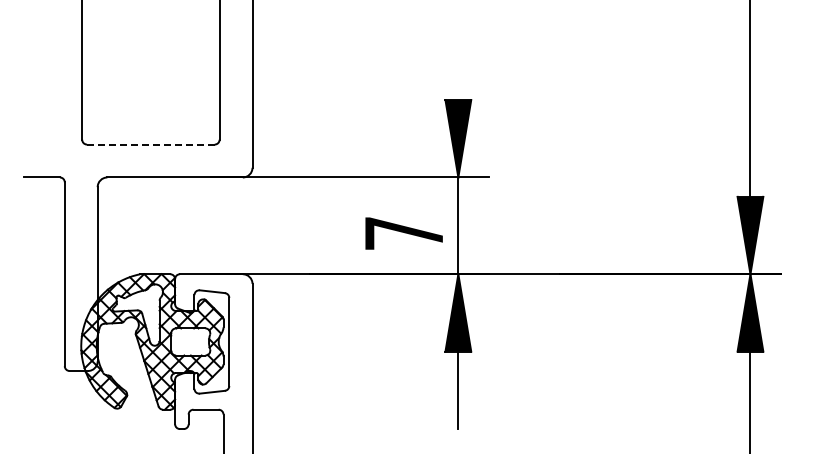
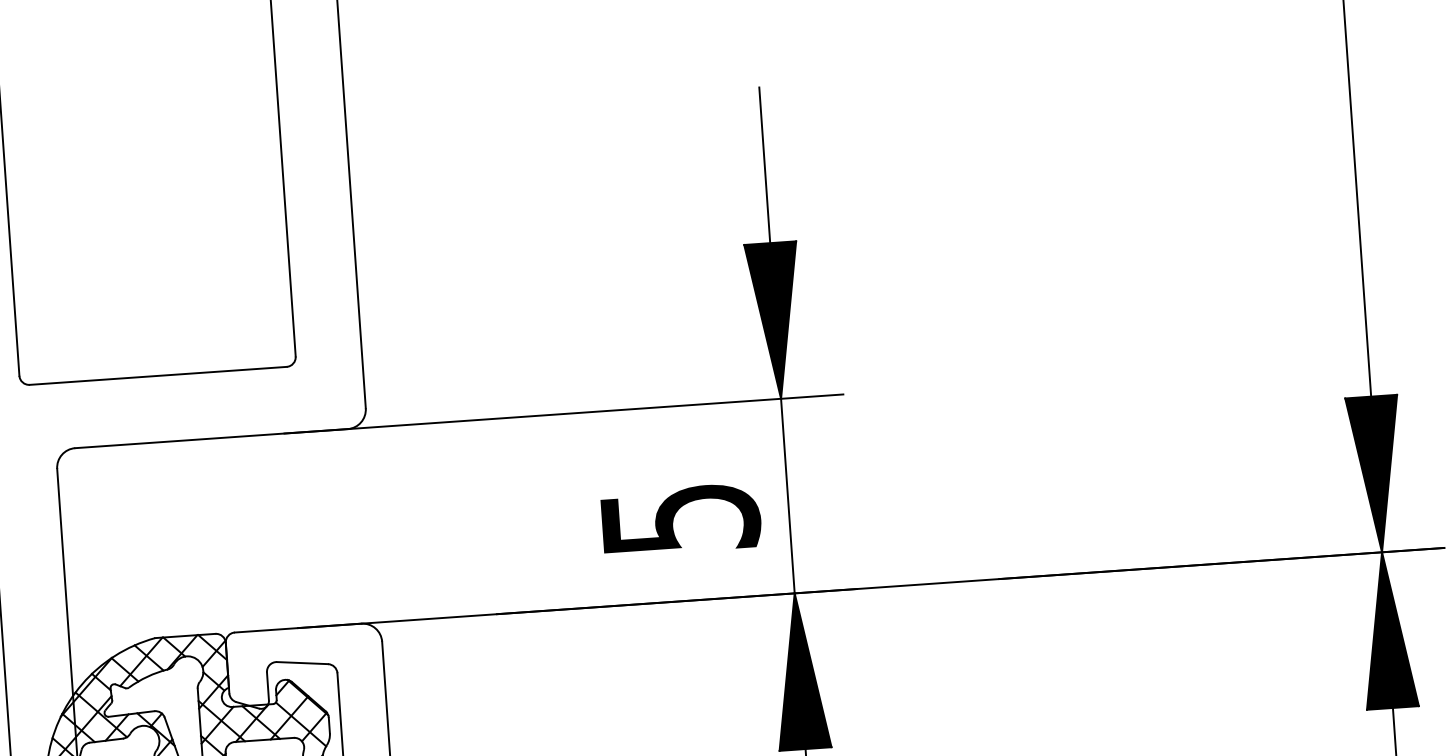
line: (458, 61) -> (765, 165), added
line: (150, 144) -> (157, 375), dashed -> solid
text: (404, 233) -> (680, 519), 7 -> 5

